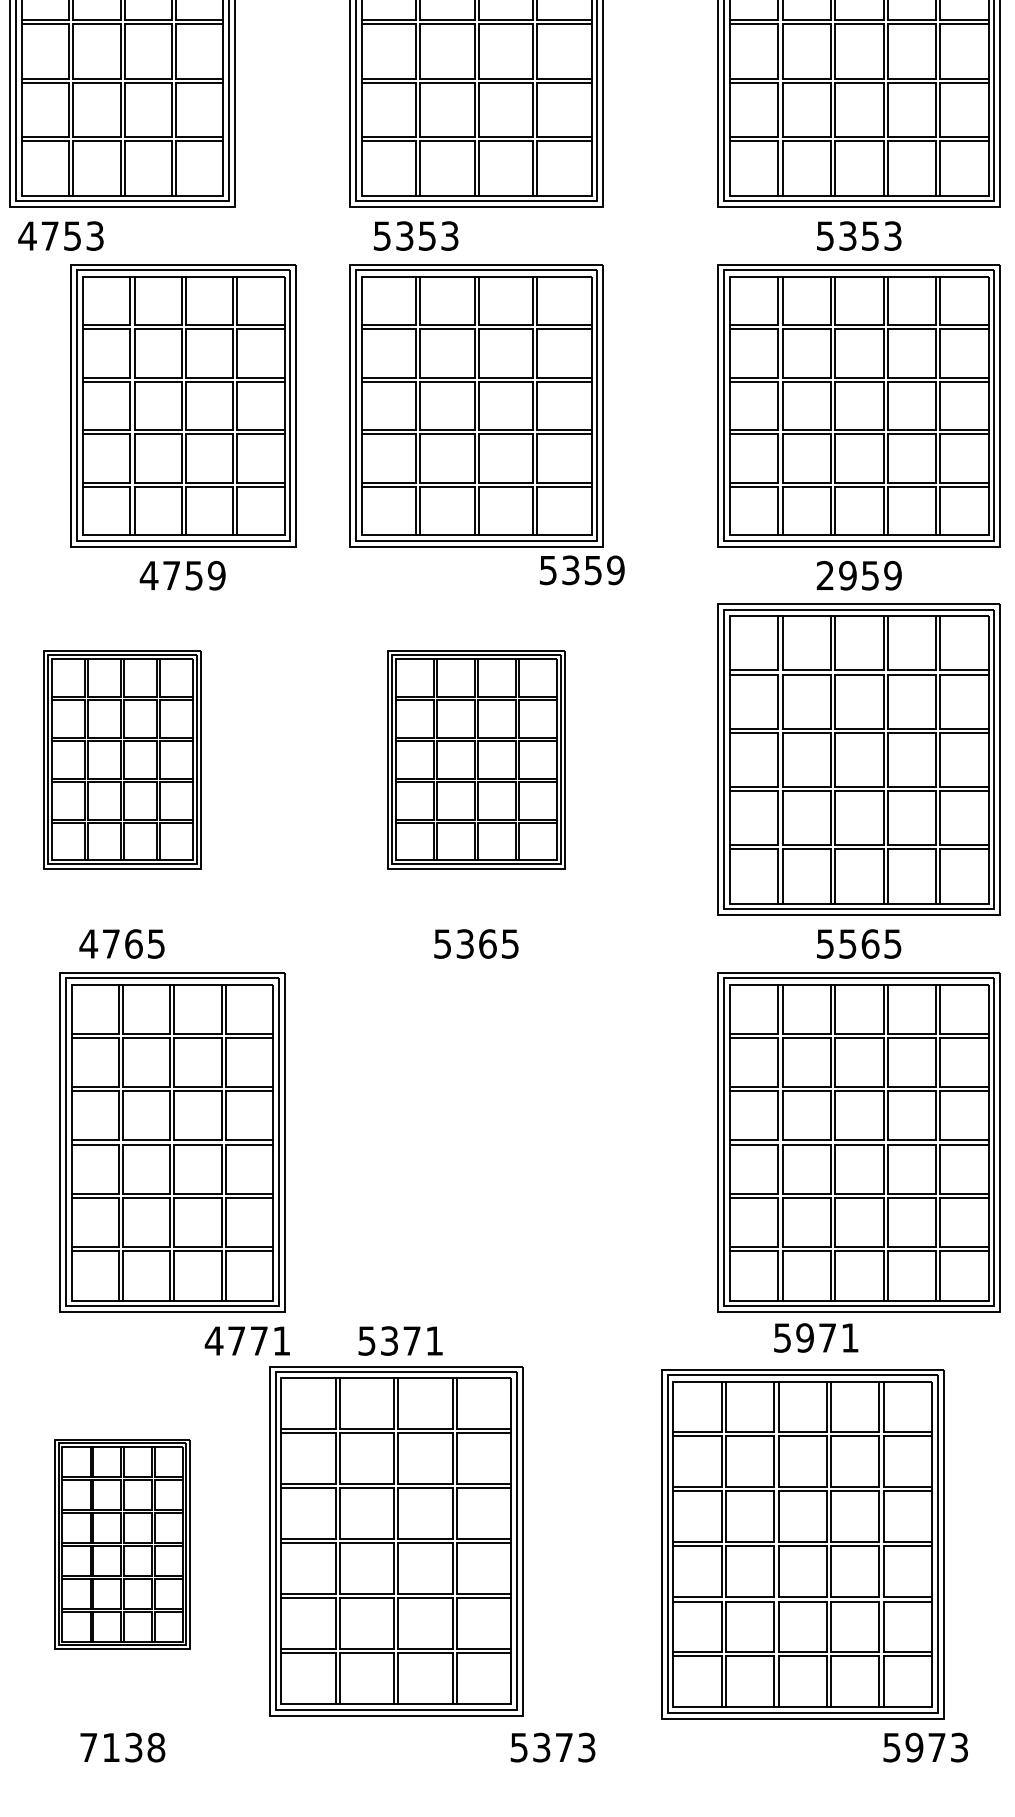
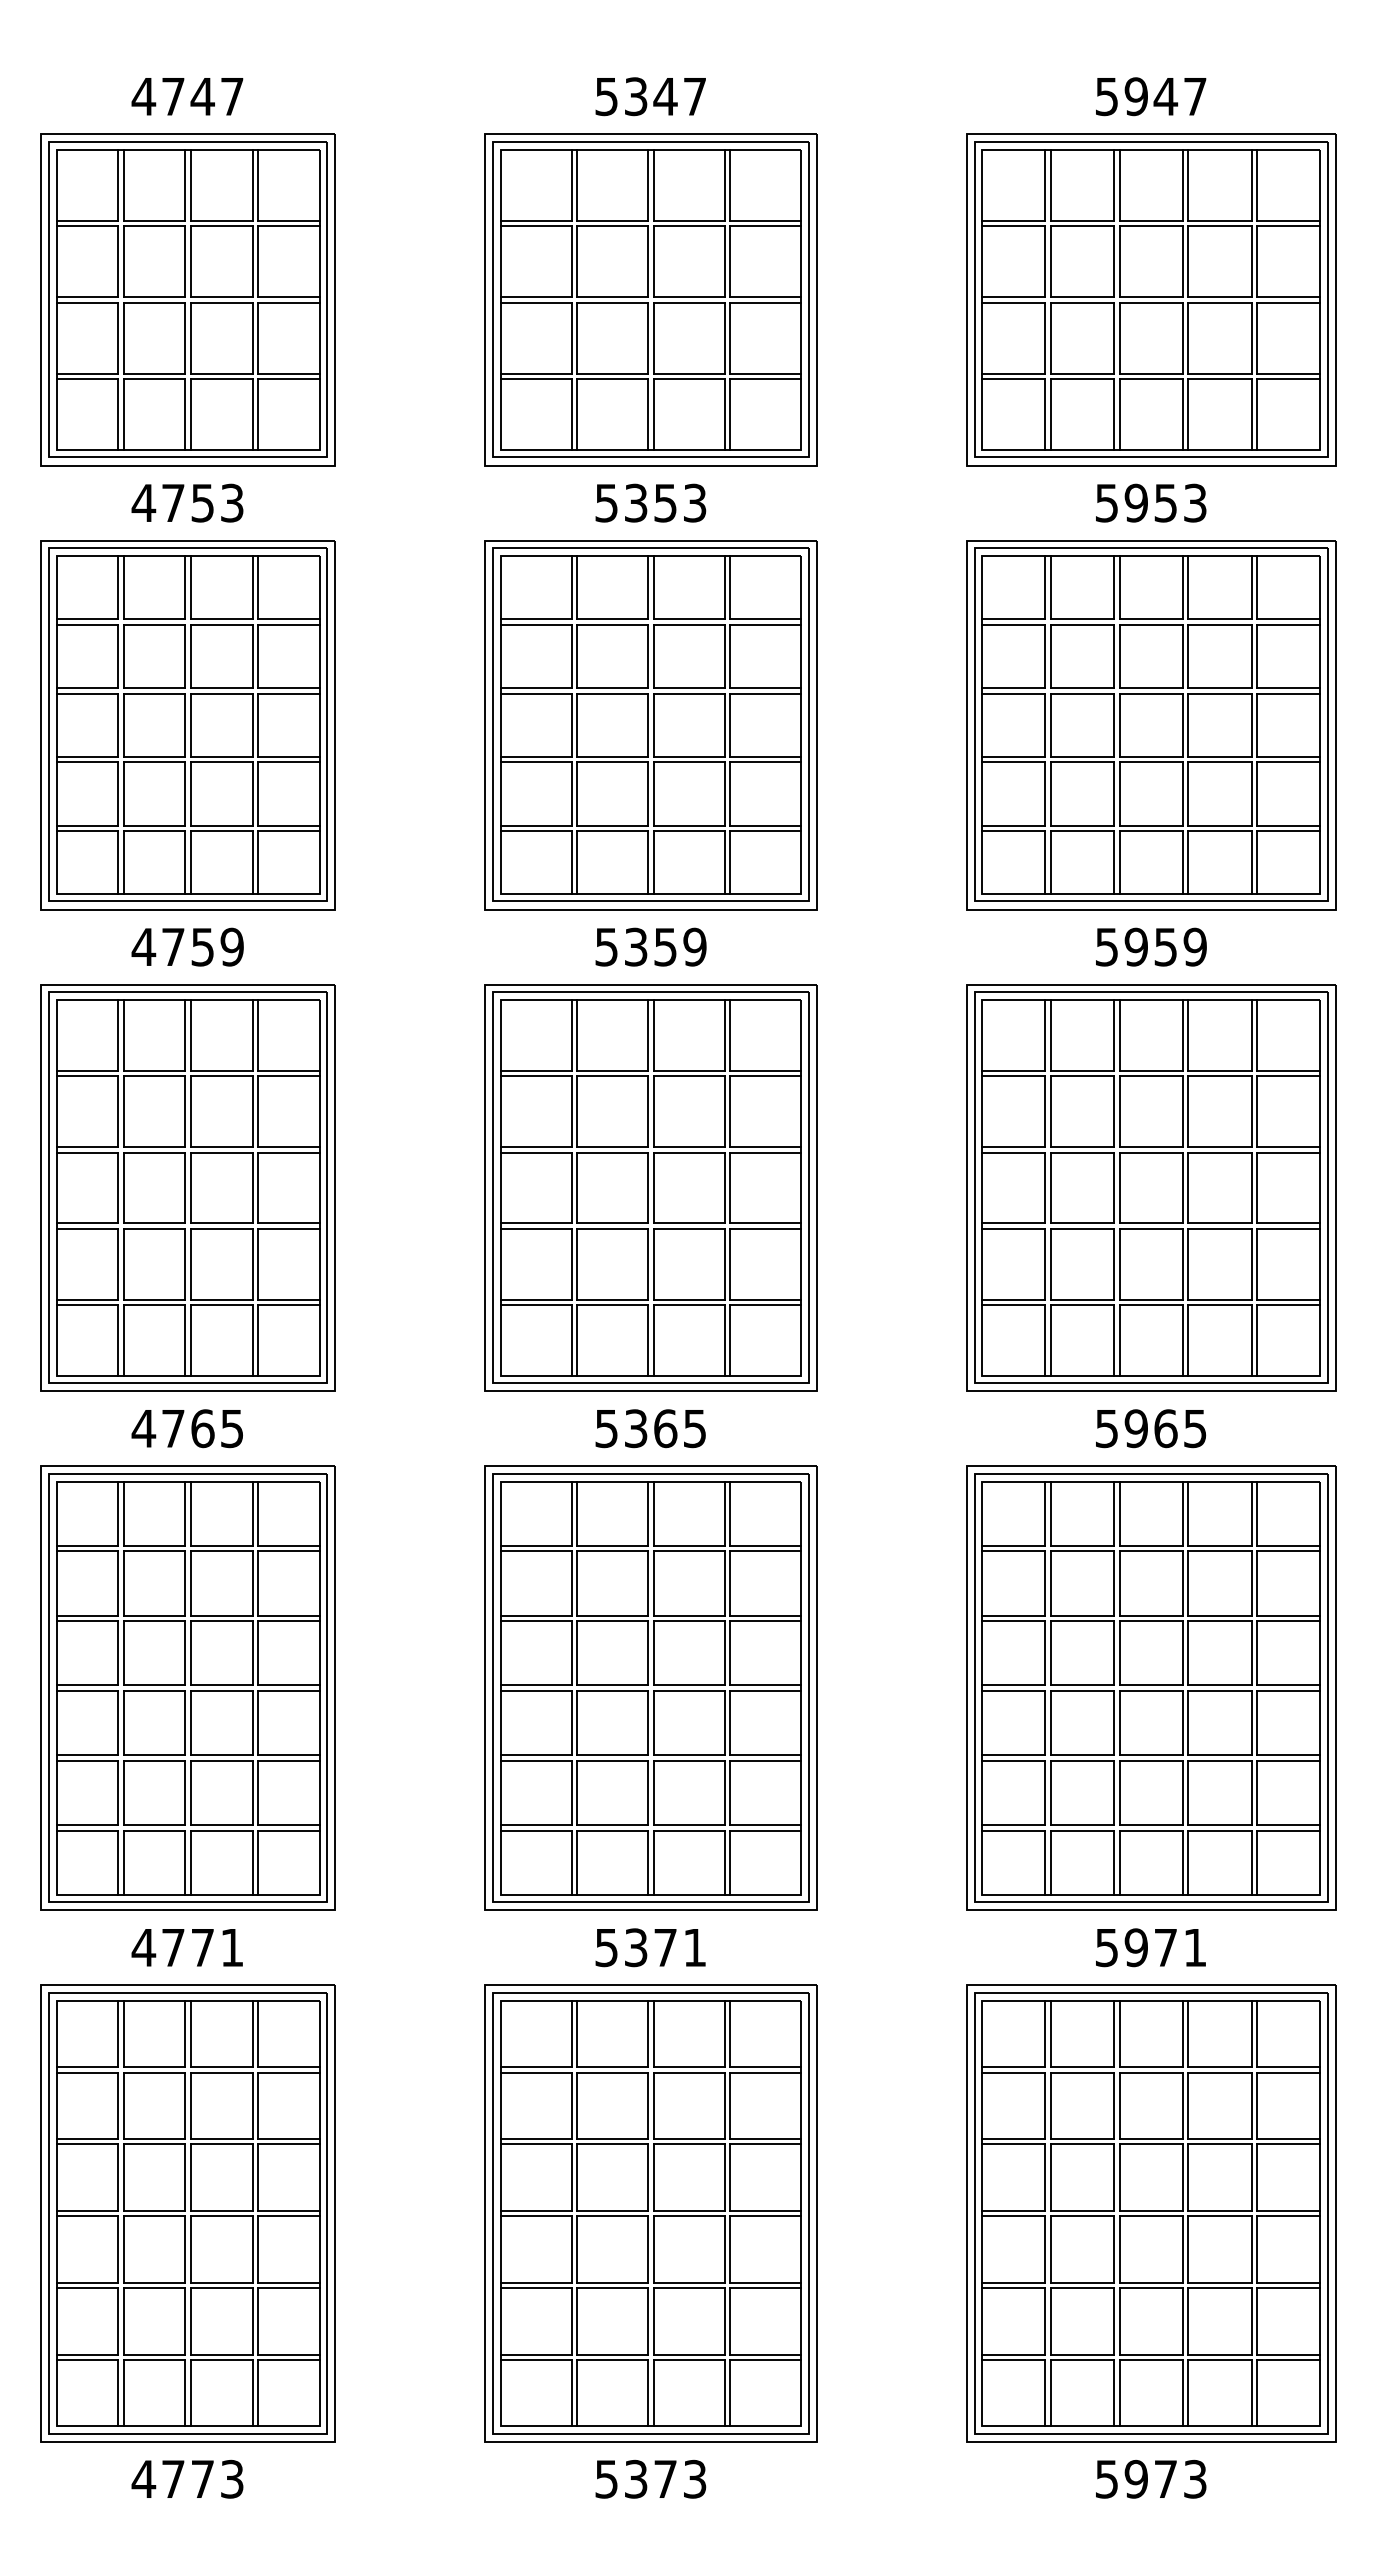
text: (60, 235) -> (187, 502), moved
text: (415, 235) -> (650, 502), moved
text: (847, 235) -> (1135, 502), 5353 -> 5953
part: (183, 406) -> (187, 725), moved
text: (581, 569) -> (650, 946), moved
text: (182, 575) -> (187, 946), moved
text: (825, 575) -> (1106, 946), 2959 -> 5959
part: (122, 759) -> (187, 1187), size x1.43
part: (476, 759) -> (650, 1187), size x1.43
text: (847, 943) -> (1135, 1428), 5565 -> 5965
part: (171, 1142) -> (187, 1687), moved
part: (476, 1142) -> (650, 1687), added
text: (815, 1337) -> (1150, 1947), moved
text: (246, 1340) -> (186, 1947), moved
text: (400, 1340) -> (650, 1947), moved
part: (395, 1541) -> (650, 2213), moved
part: (122, 1544) -> (187, 2213), size x1.67
part: (802, 1544) -> (1151, 2213), moved
text: (122, 1747) -> (187, 2478), 7138 -> 4773
text: (552, 1747) -> (650, 2478), moved
text: (926, 1747) -> (1151, 2478), moved

